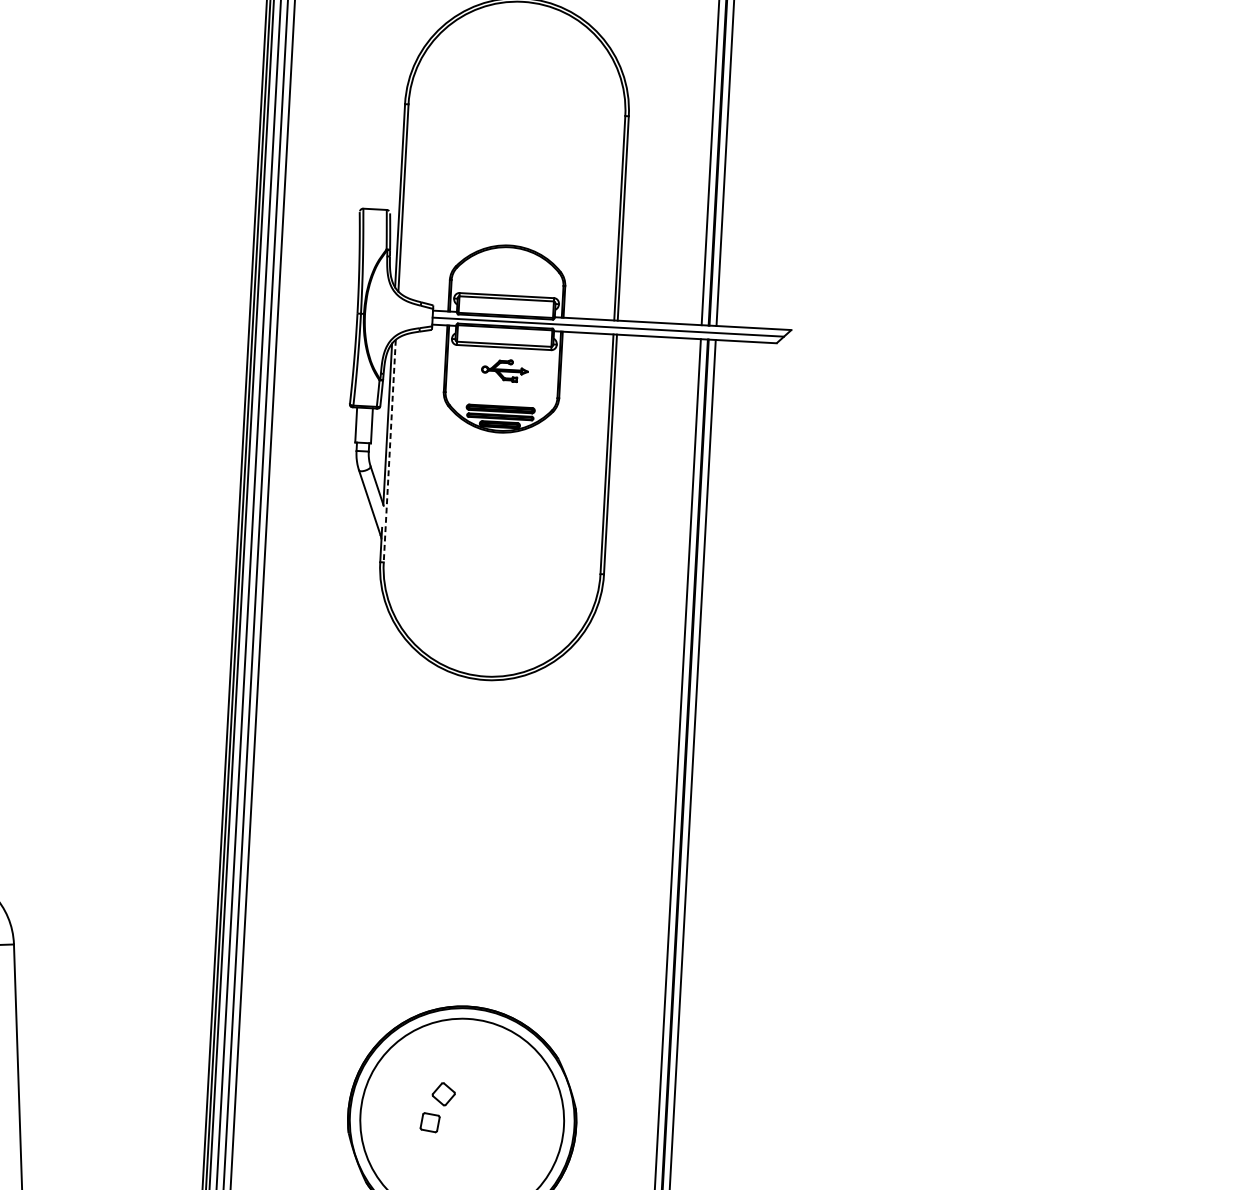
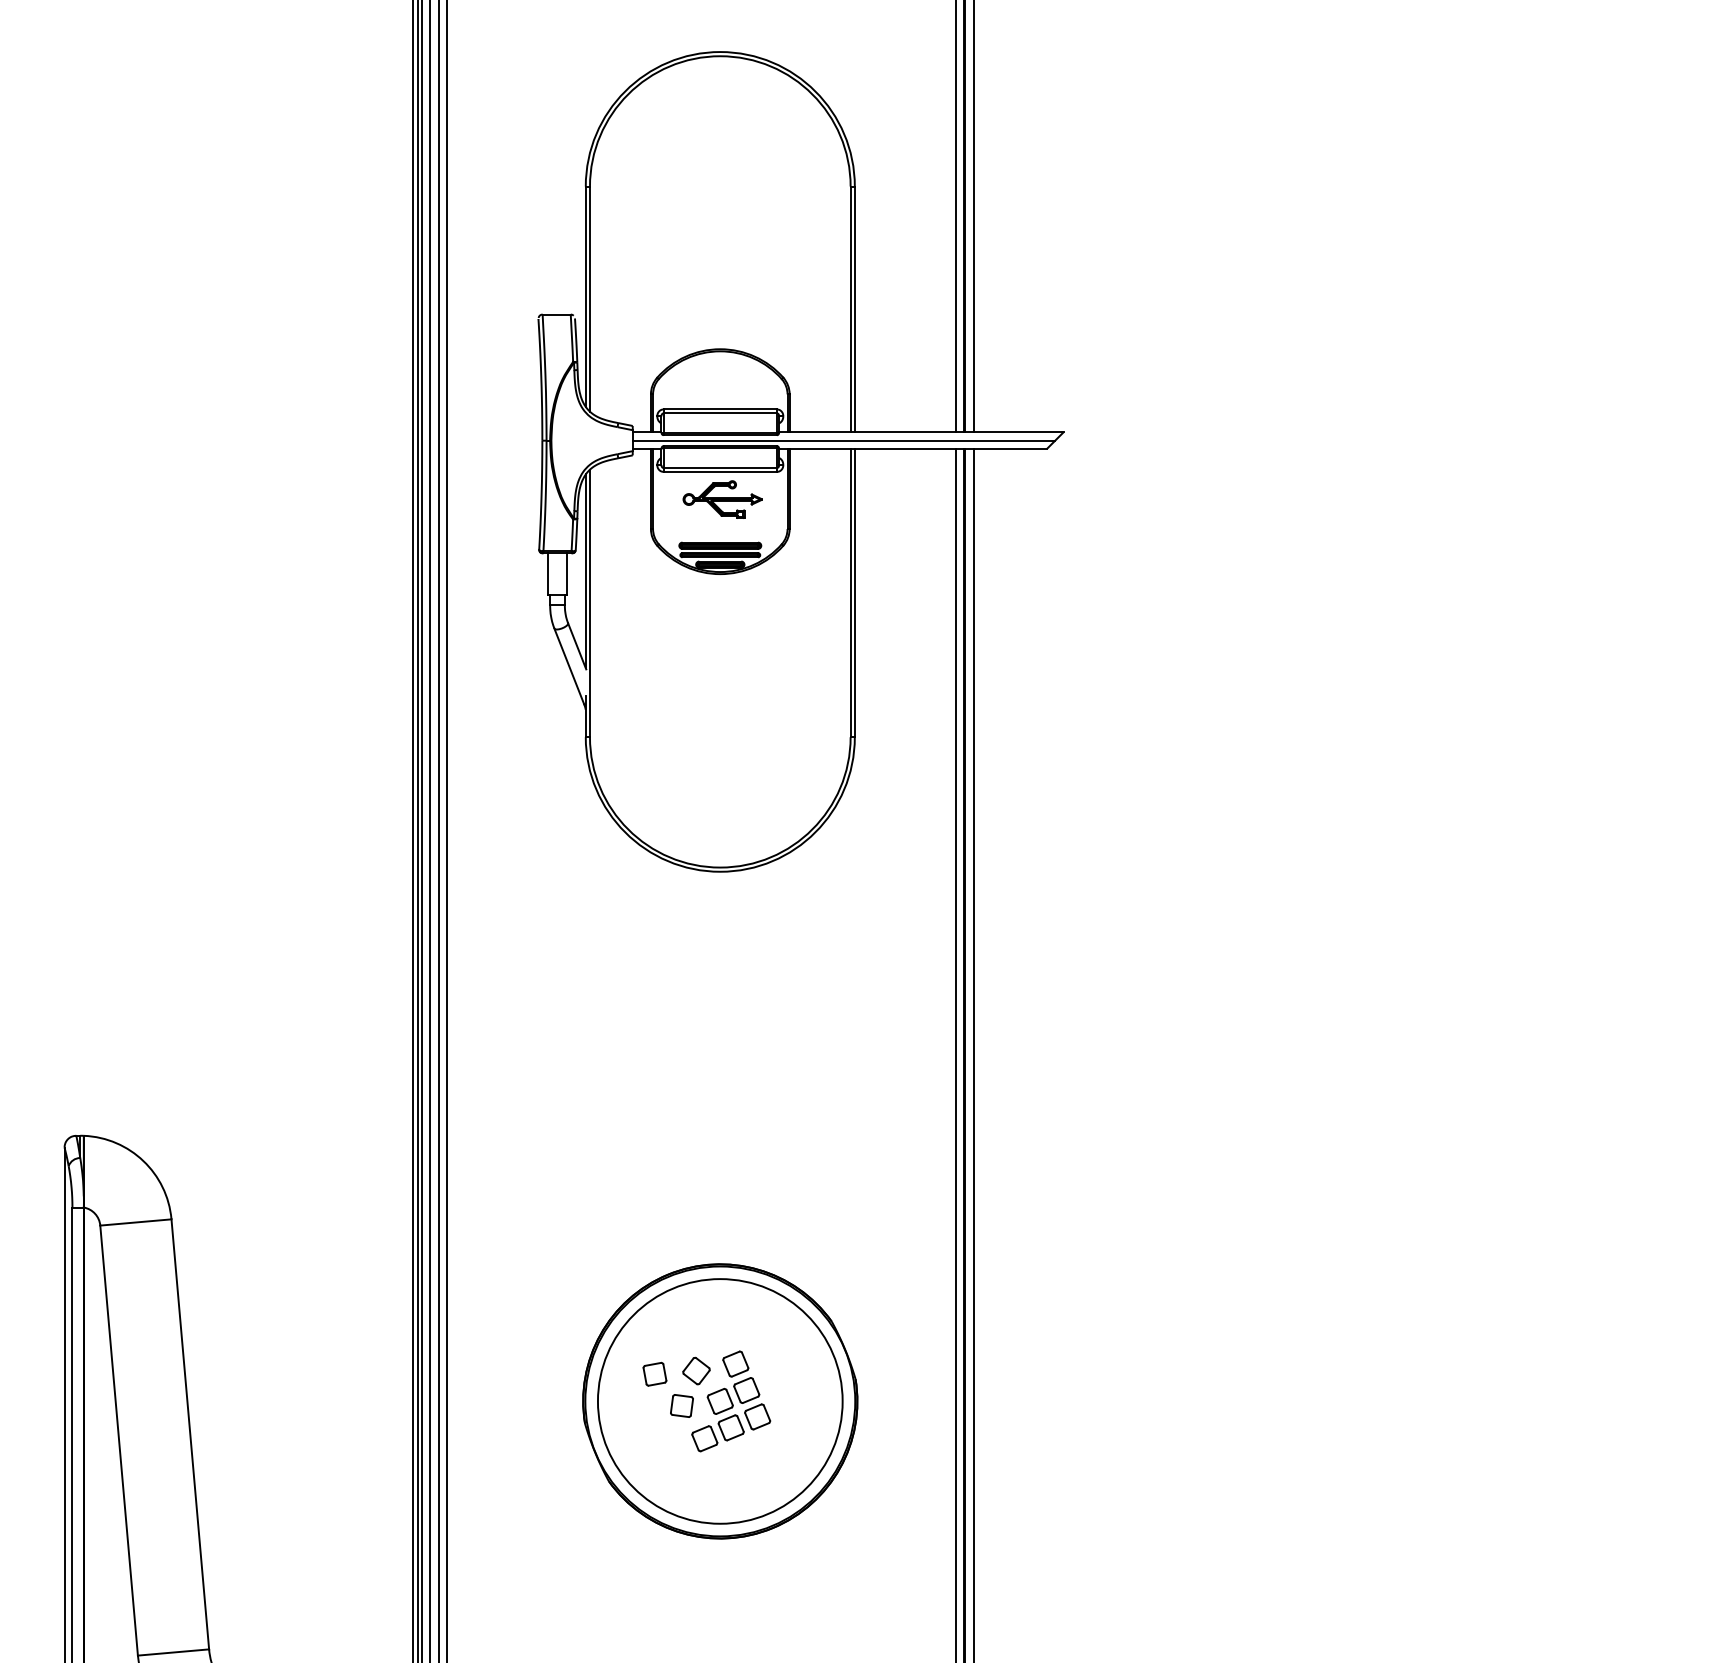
part: (504, 370) -> (722, 499), size x1.43
line: (390, 451) -> (590, 603), dashed -> solid
part: (408, 1094) -> (654, 1373), added
part: (471, 1121) -> (731, 1401), added

